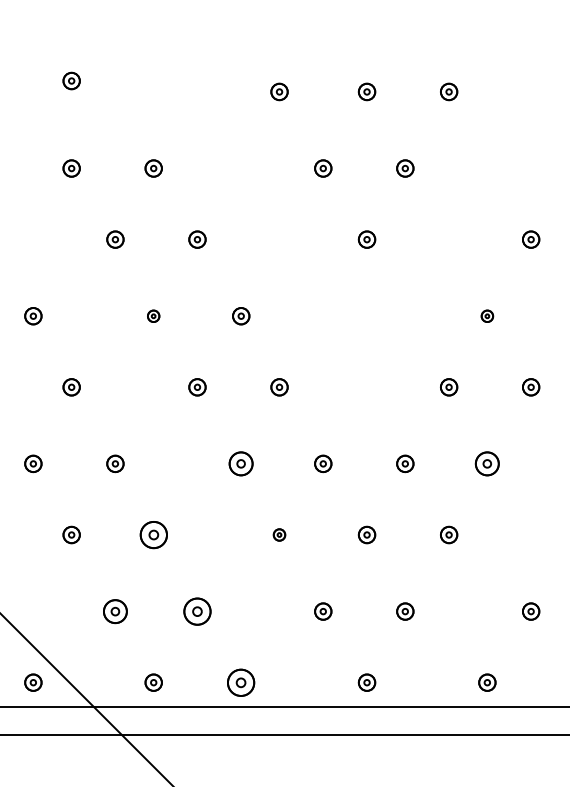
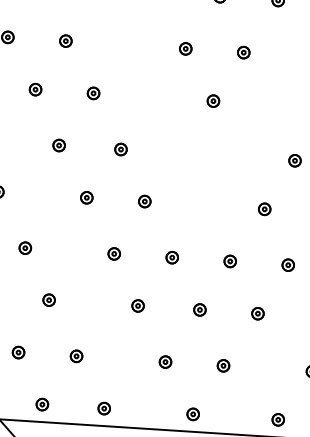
part: (153, 316) -> (58, 145), size x1.43
part: (487, 316) -> (295, 161), size x1.43
part: (241, 463) -> (114, 253), size x0.71
part: (487, 463) -> (288, 264), size x0.71
part: (153, 534) -> (49, 299), size x0.62
part: (279, 534) -> (138, 305), size x1.43
part: (115, 611) -> (18, 352), size x0.71
part: (197, 611) -> (76, 356), size x0.62
part: (241, 682) -> (104, 408), size x0.62

